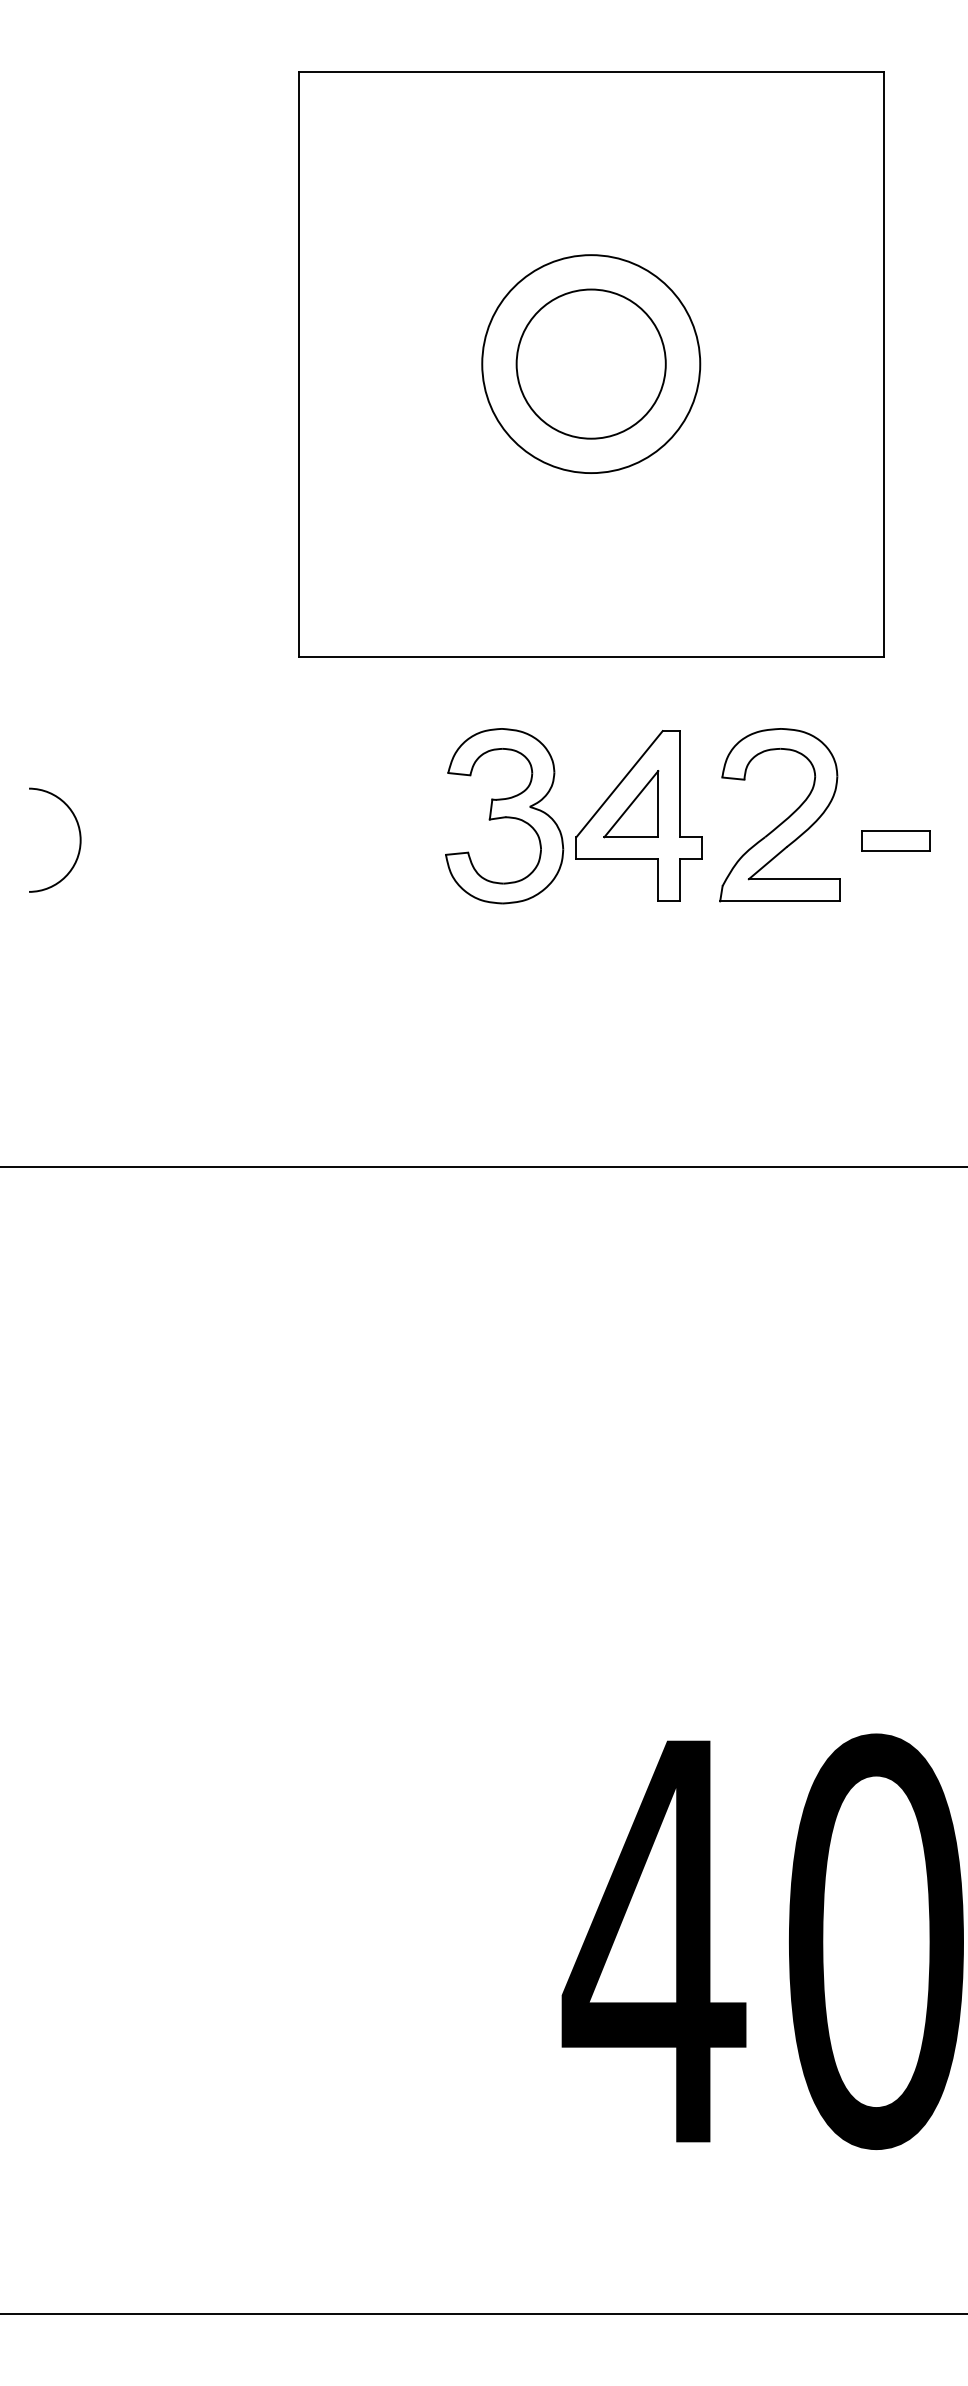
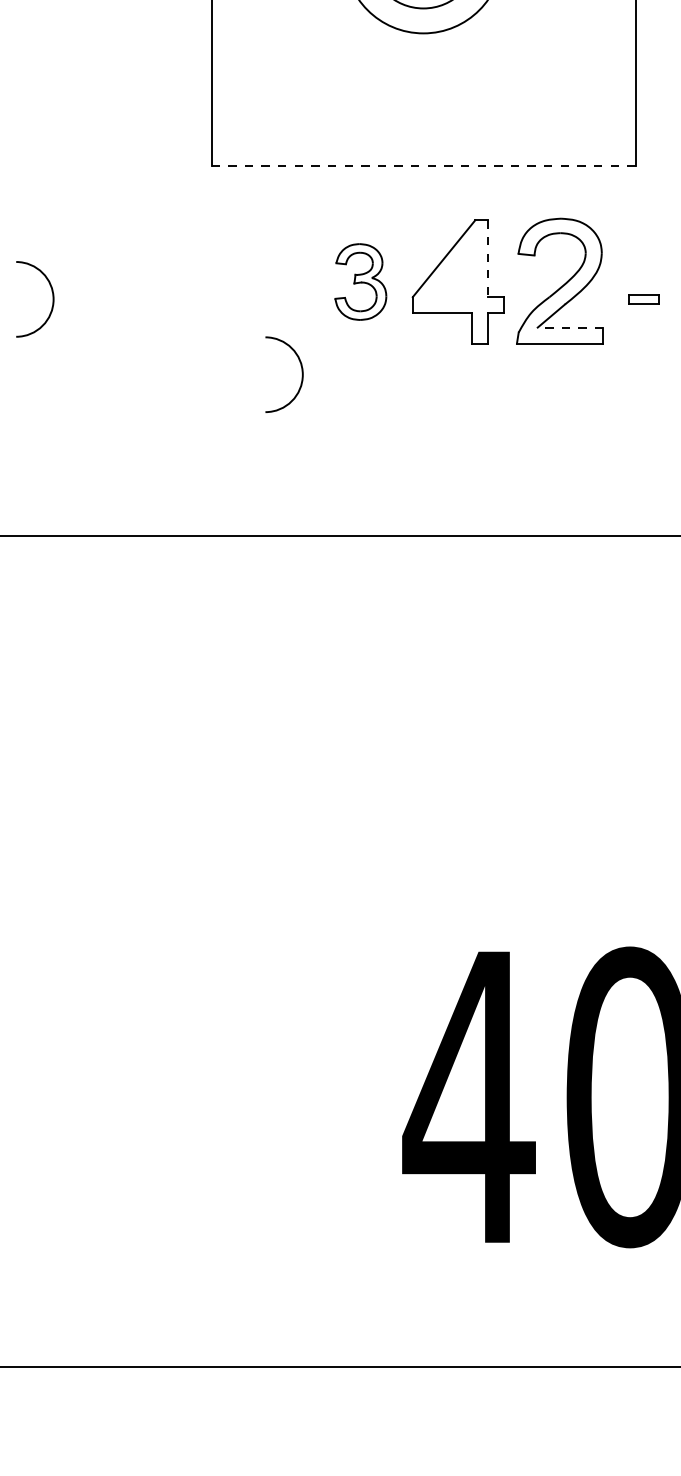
line: (591, 656) -> (423, 166), solid -> dashed
line: (680, 784) -> (488, 258), solid -> dashed
part: (631, 804) -> (452, 273), removed
part: (504, 816) -> (360, 282), size x0.6
part: (895, 840) -> (643, 299), size x0.6
line: (793, 879) -> (570, 327), solid -> dashed
arc: (423, 943) -> (302, 374), added

